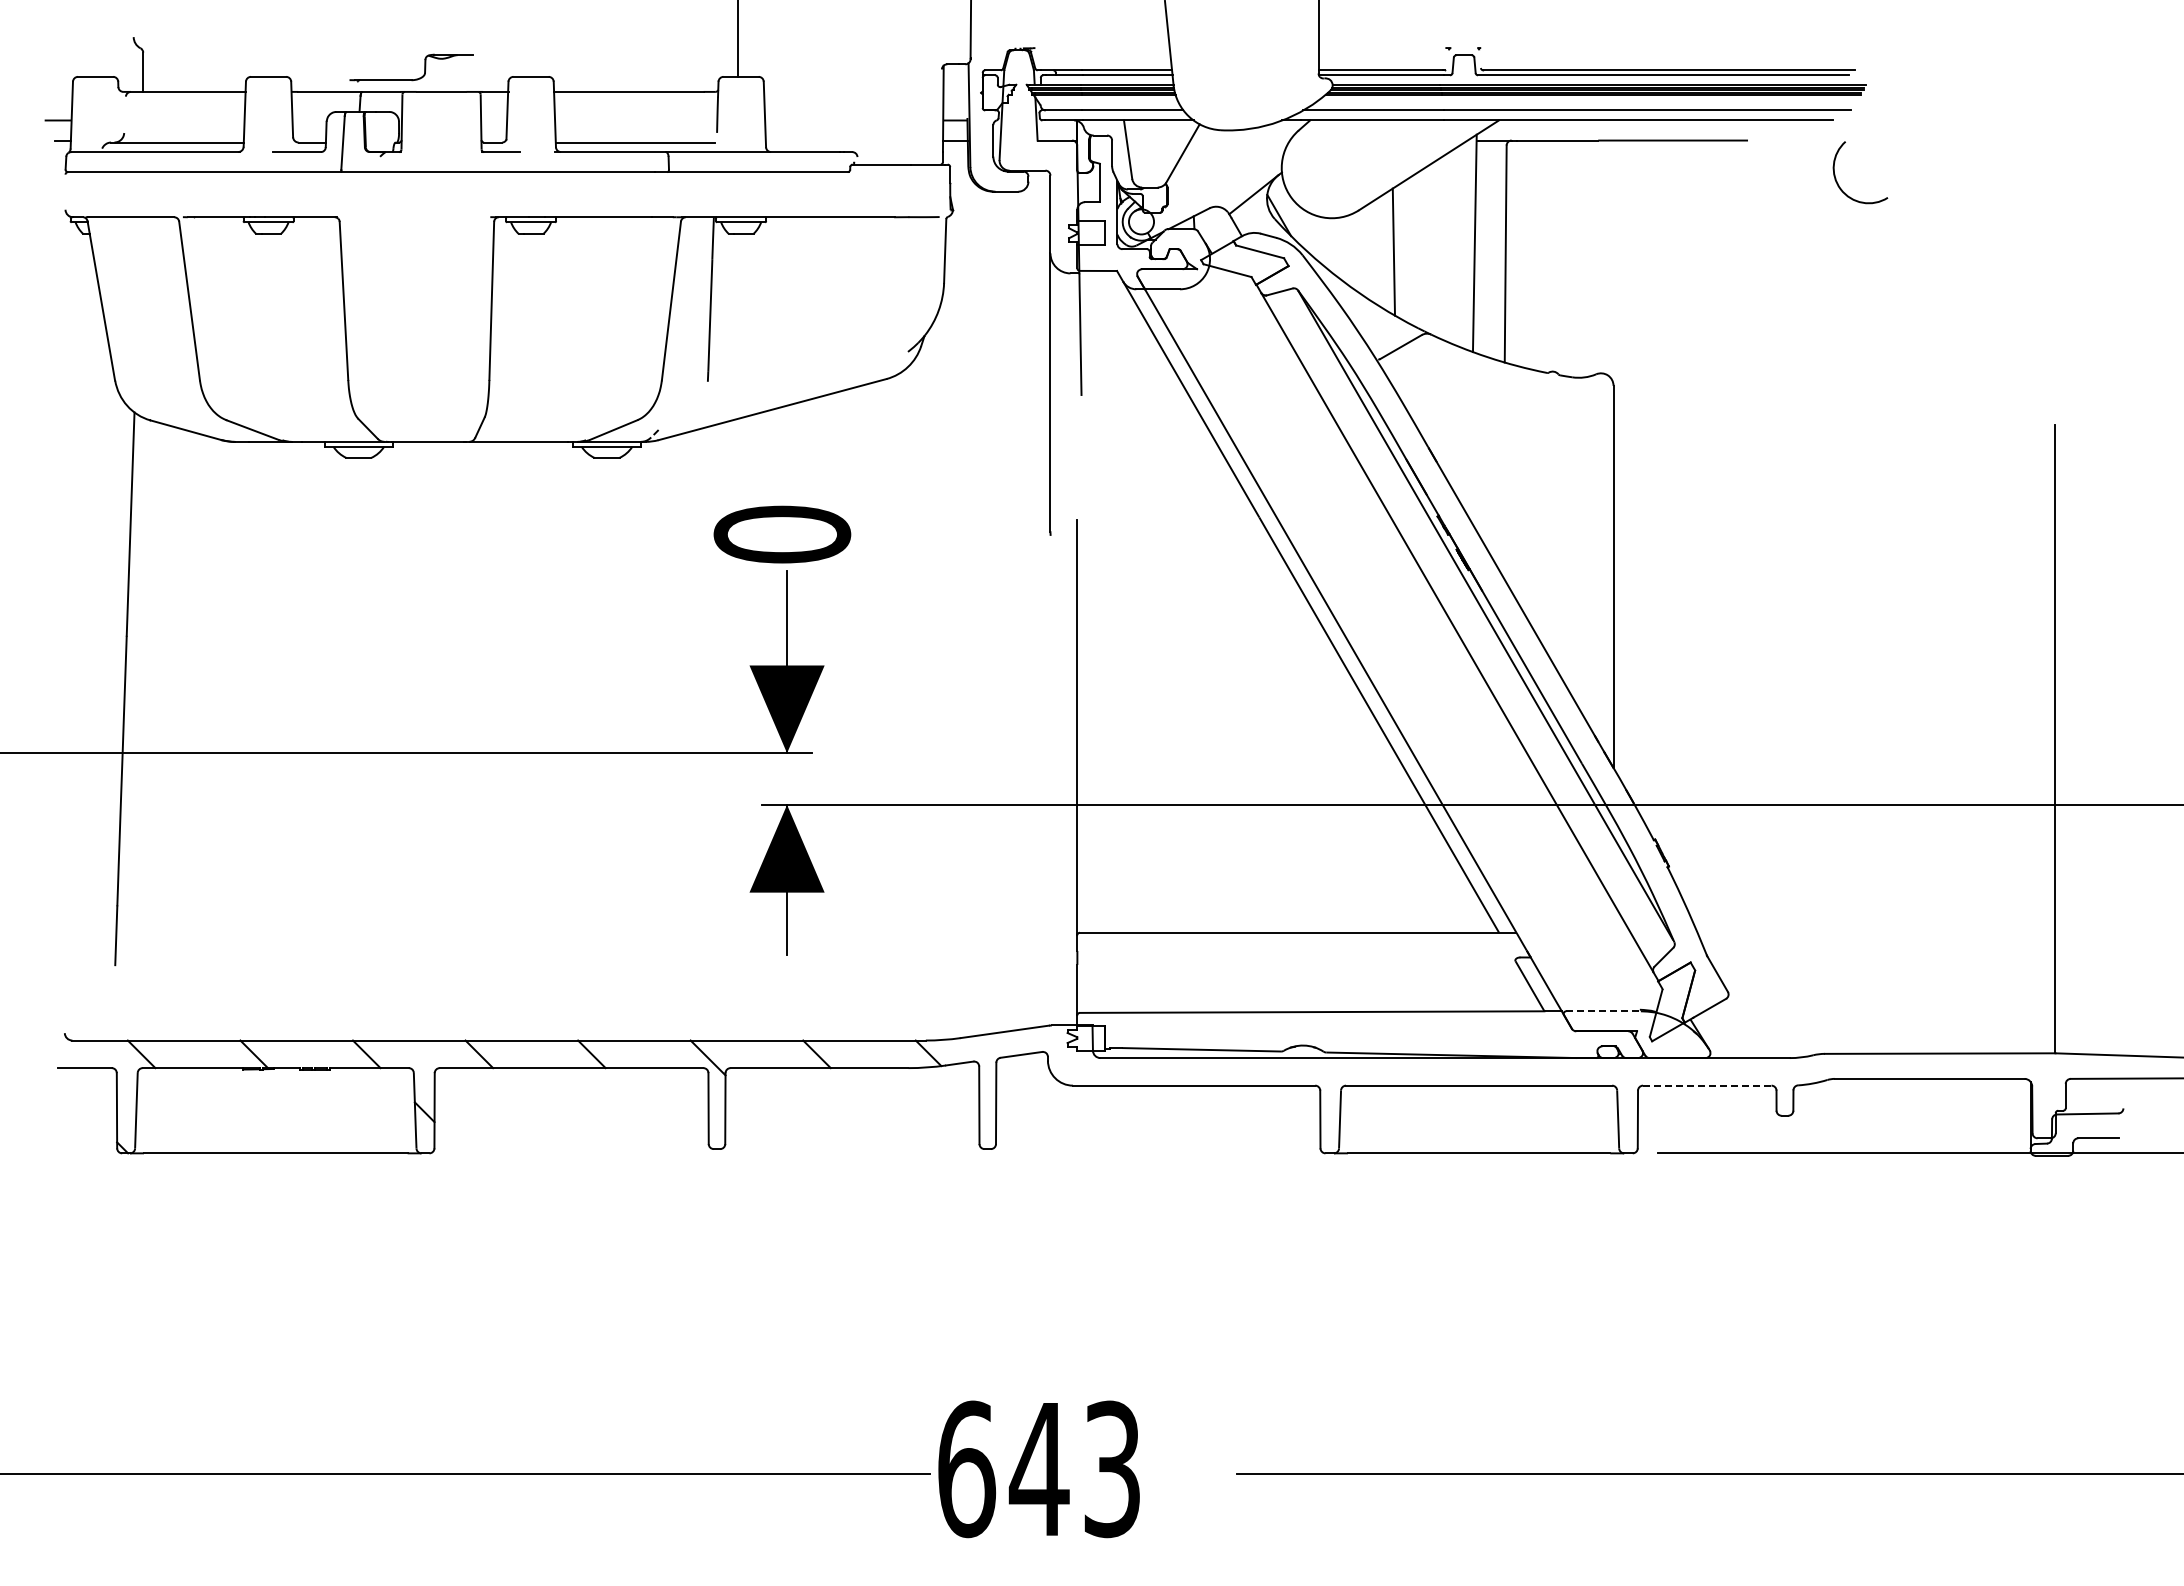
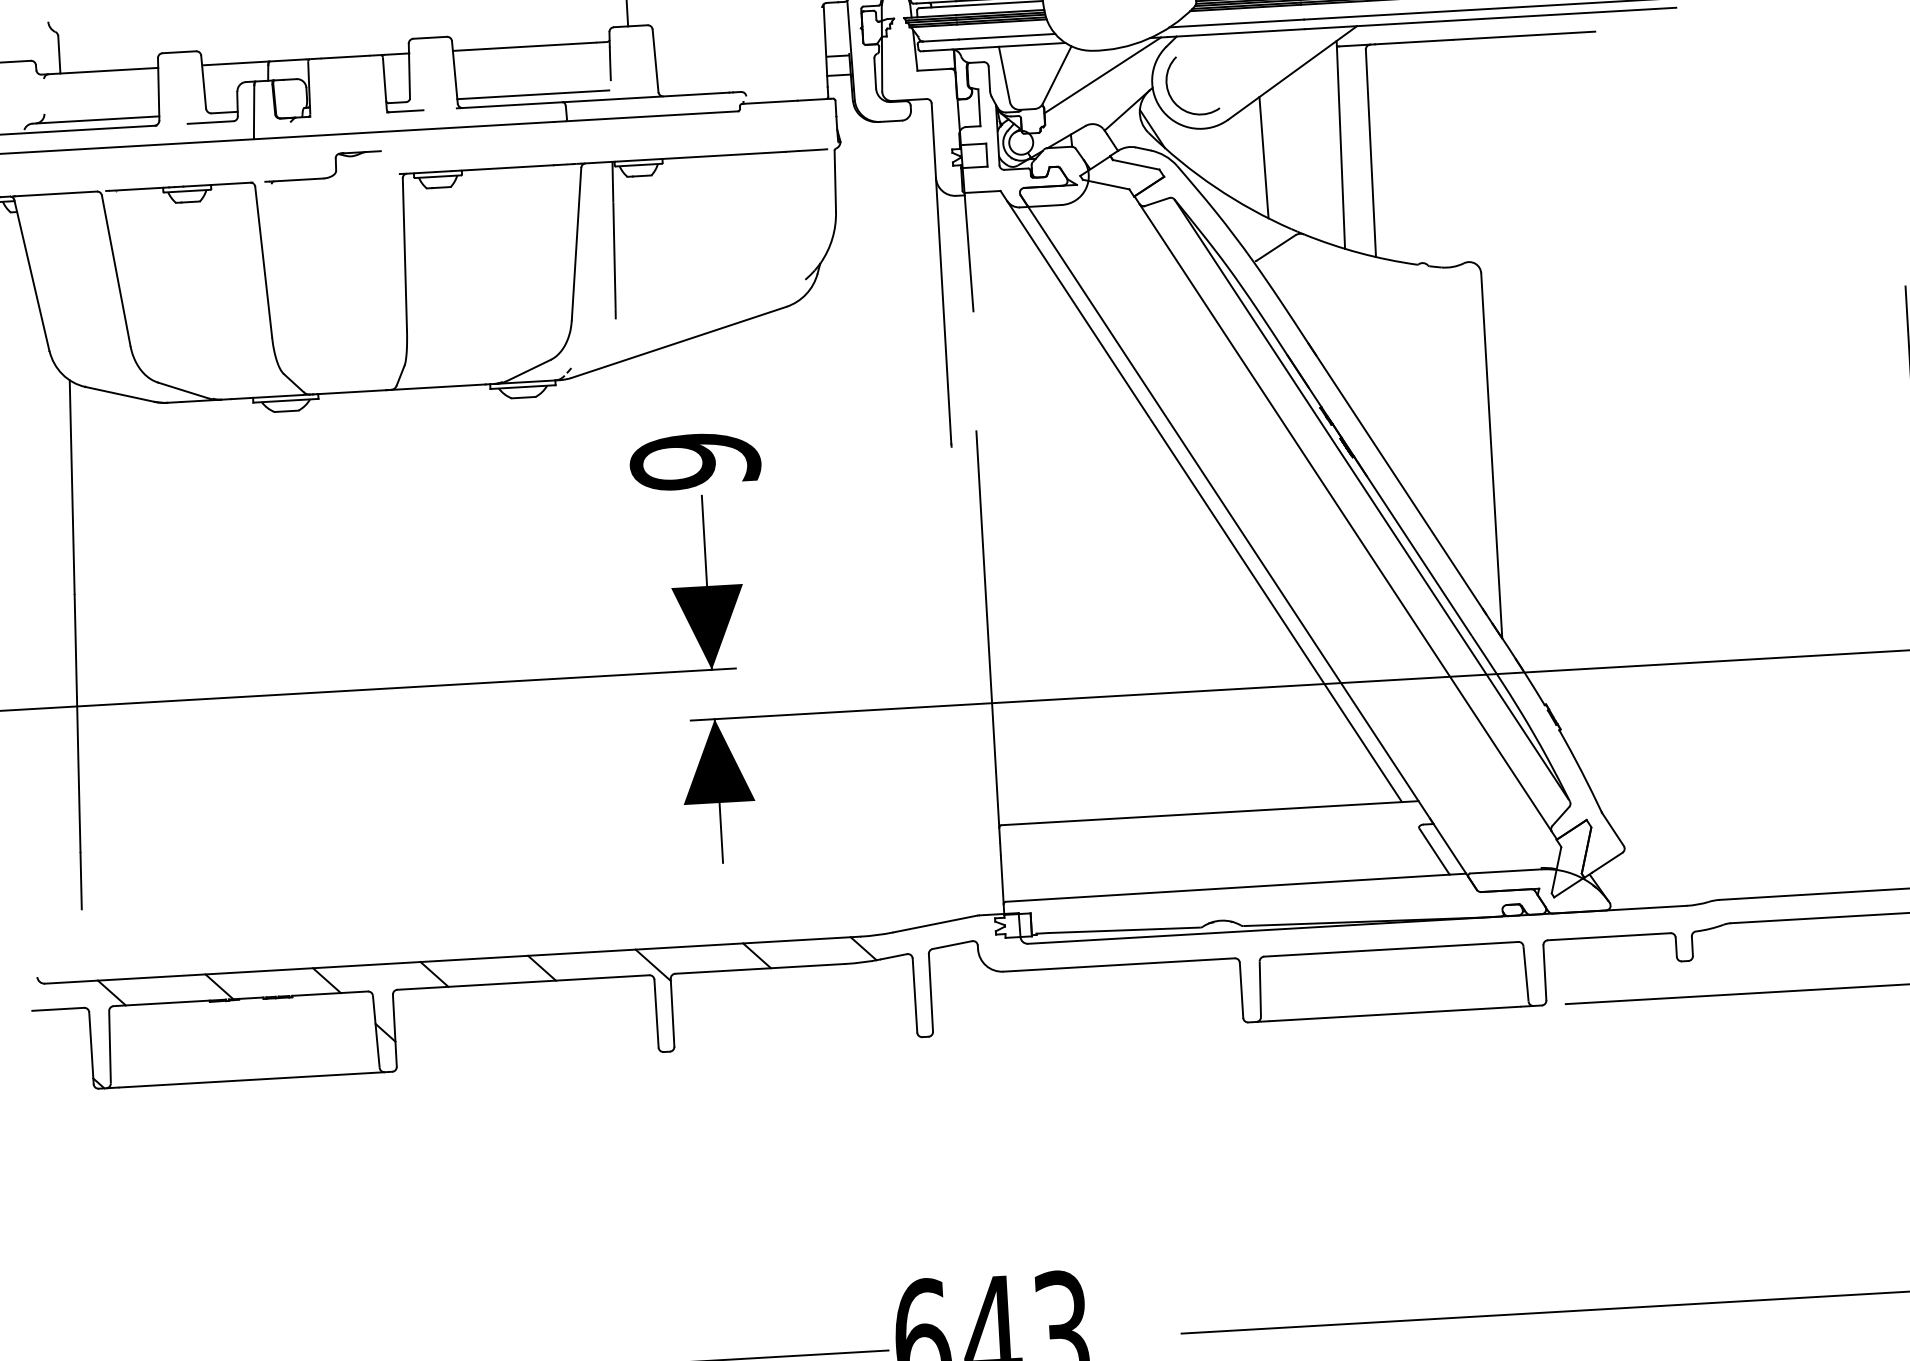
part: (415, 78) -> (327, 176), moved
line: (1230, 156) -> (1102, 75), added
arc: (1838, 183) -> (1171, 97), moved
text: (782, 534) -> (695, 461), 0 -> 9
line: (1604, 1011) -> (1507, 871), dashed -> solid
line: (1707, 1085) -> (1609, 936), dashed -> solid

